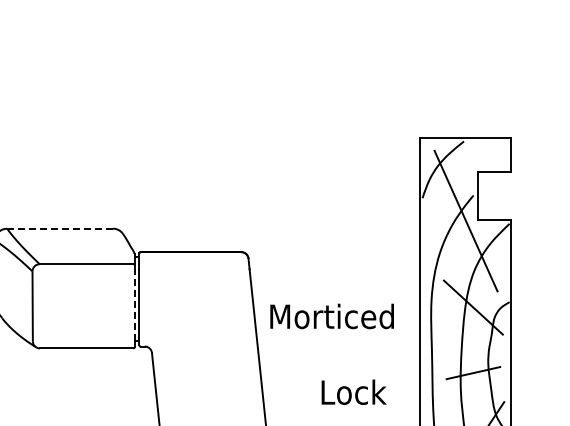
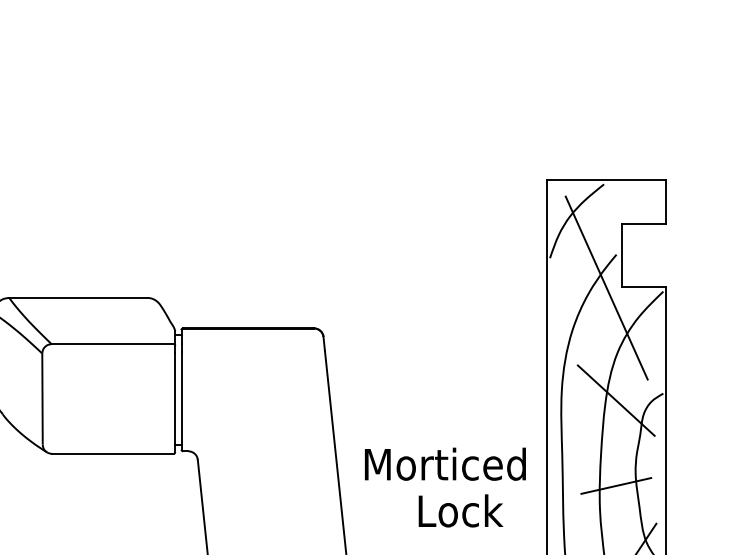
line: (60, 228) -> (78, 297), dashed -> solid
line: (134, 306) -> (175, 399), dashed -> solid
text: (331, 316) -> (444, 464), moved

